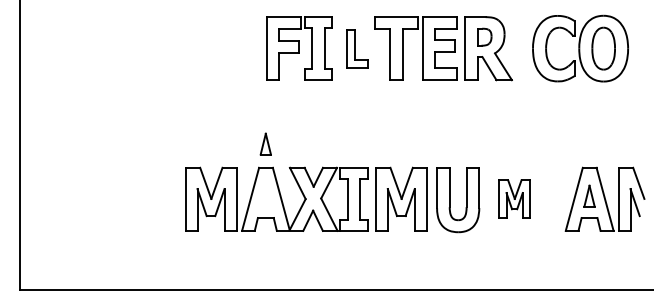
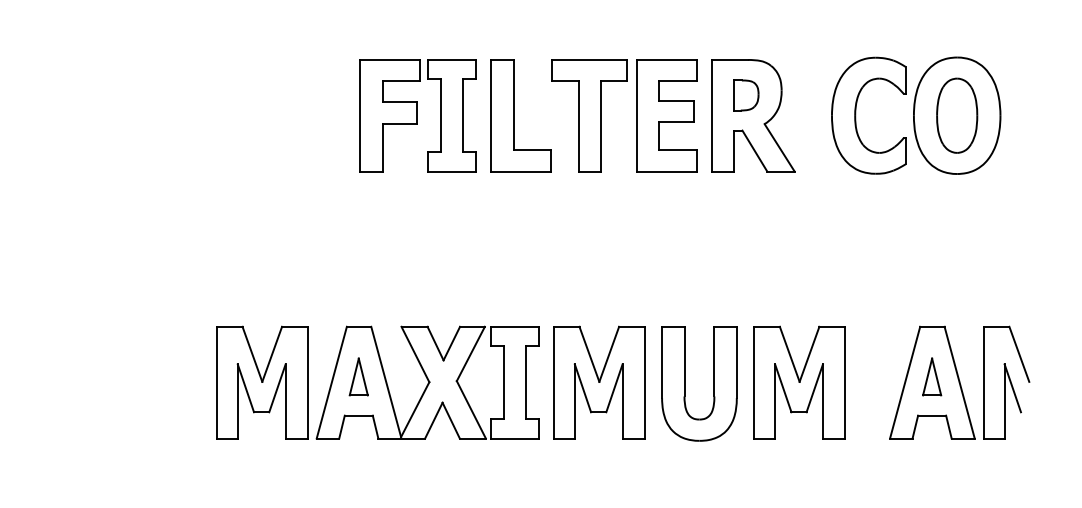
part: (357, 48) -> (521, 115), size x1.67
part: (265, 143) -> (358, 375), moved
part: (514, 198) -> (799, 381), size x1.67

